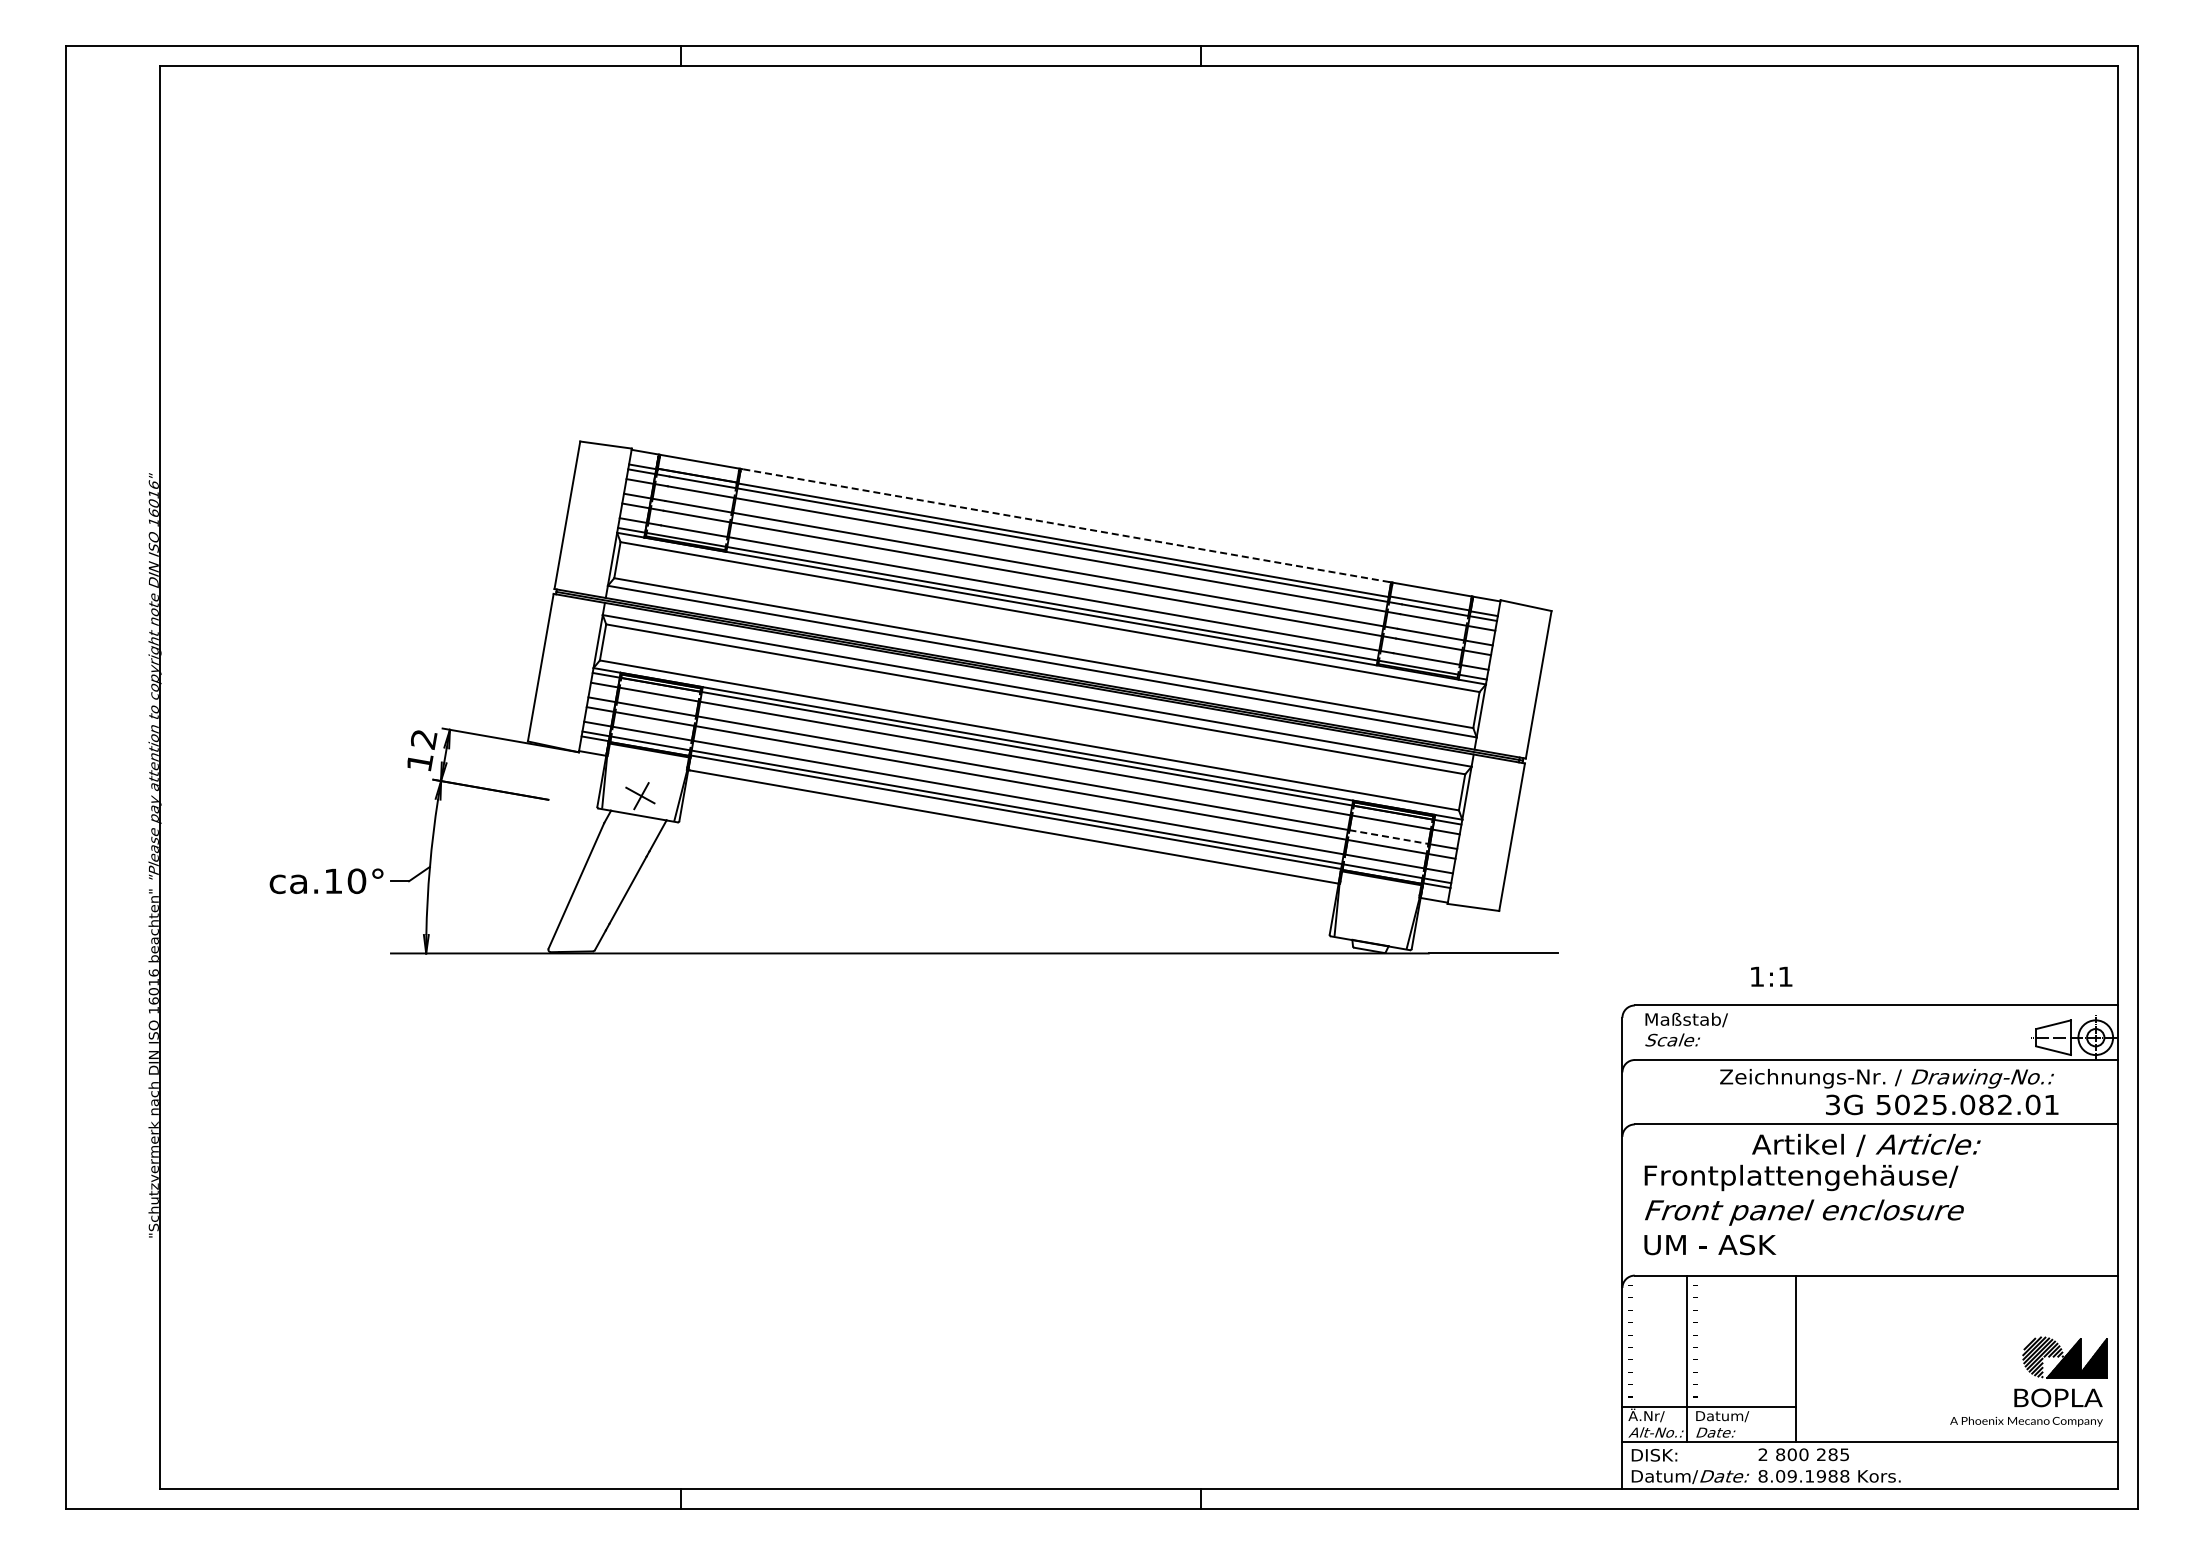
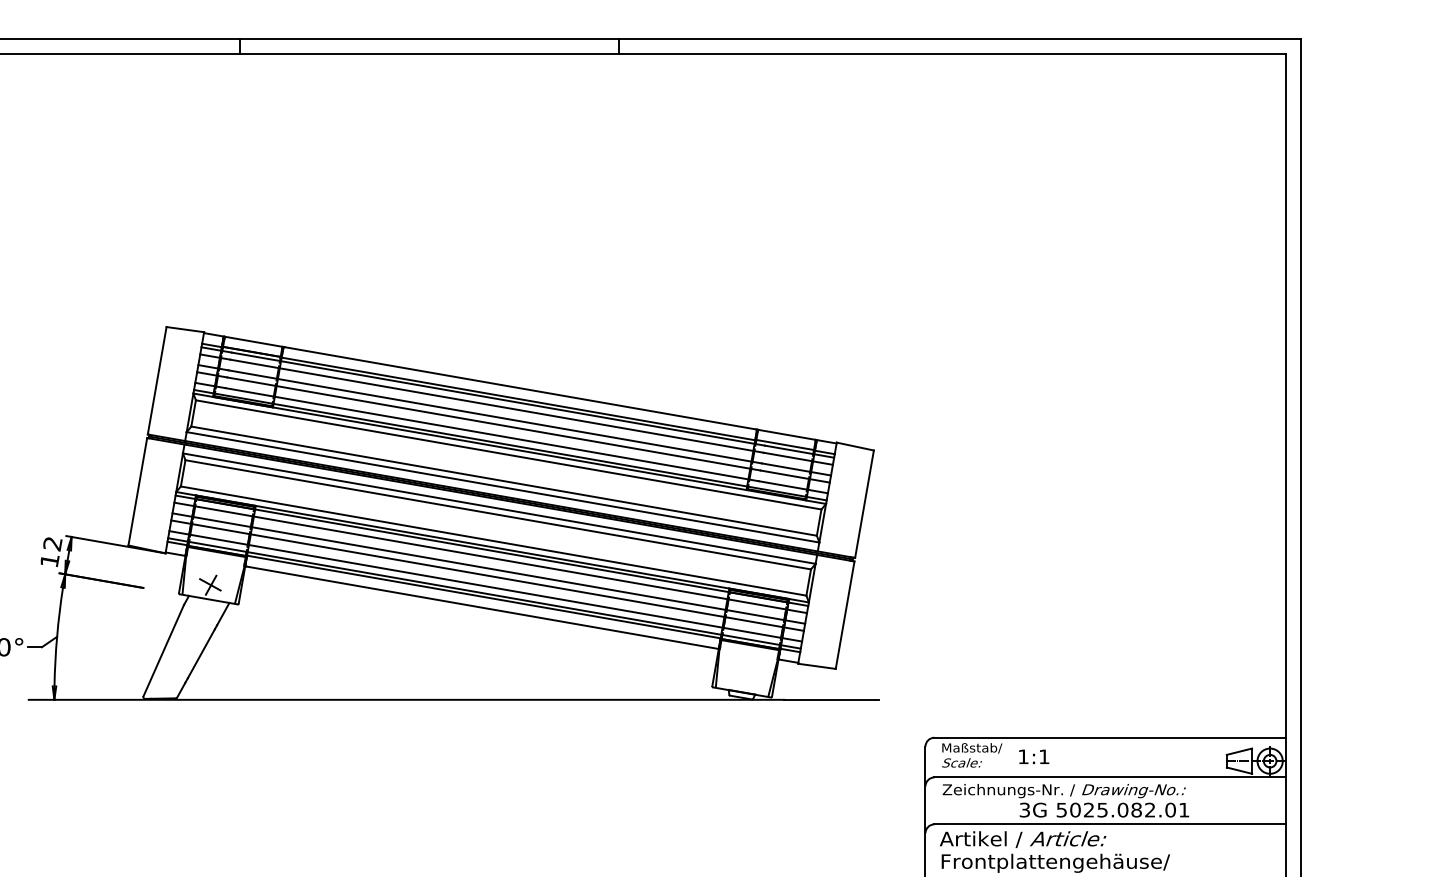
line: (1065, 525) -> (519, 388), dashed -> solid
line: (1389, 837) -> (755, 615), dashed -> solid
text: (1771, 976) -> (1034, 756), moved
text: (1889, 1092) -> (1066, 801), moved
text: (1866, 1144) -> (1023, 838), moved

